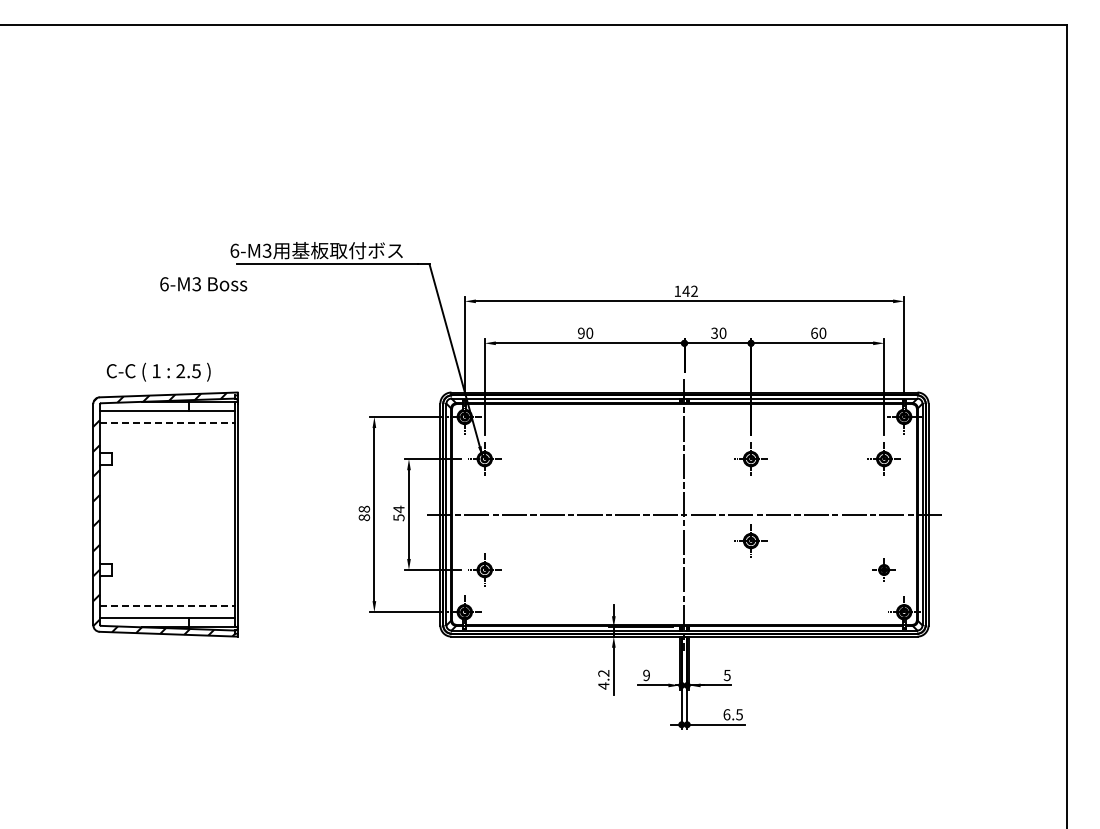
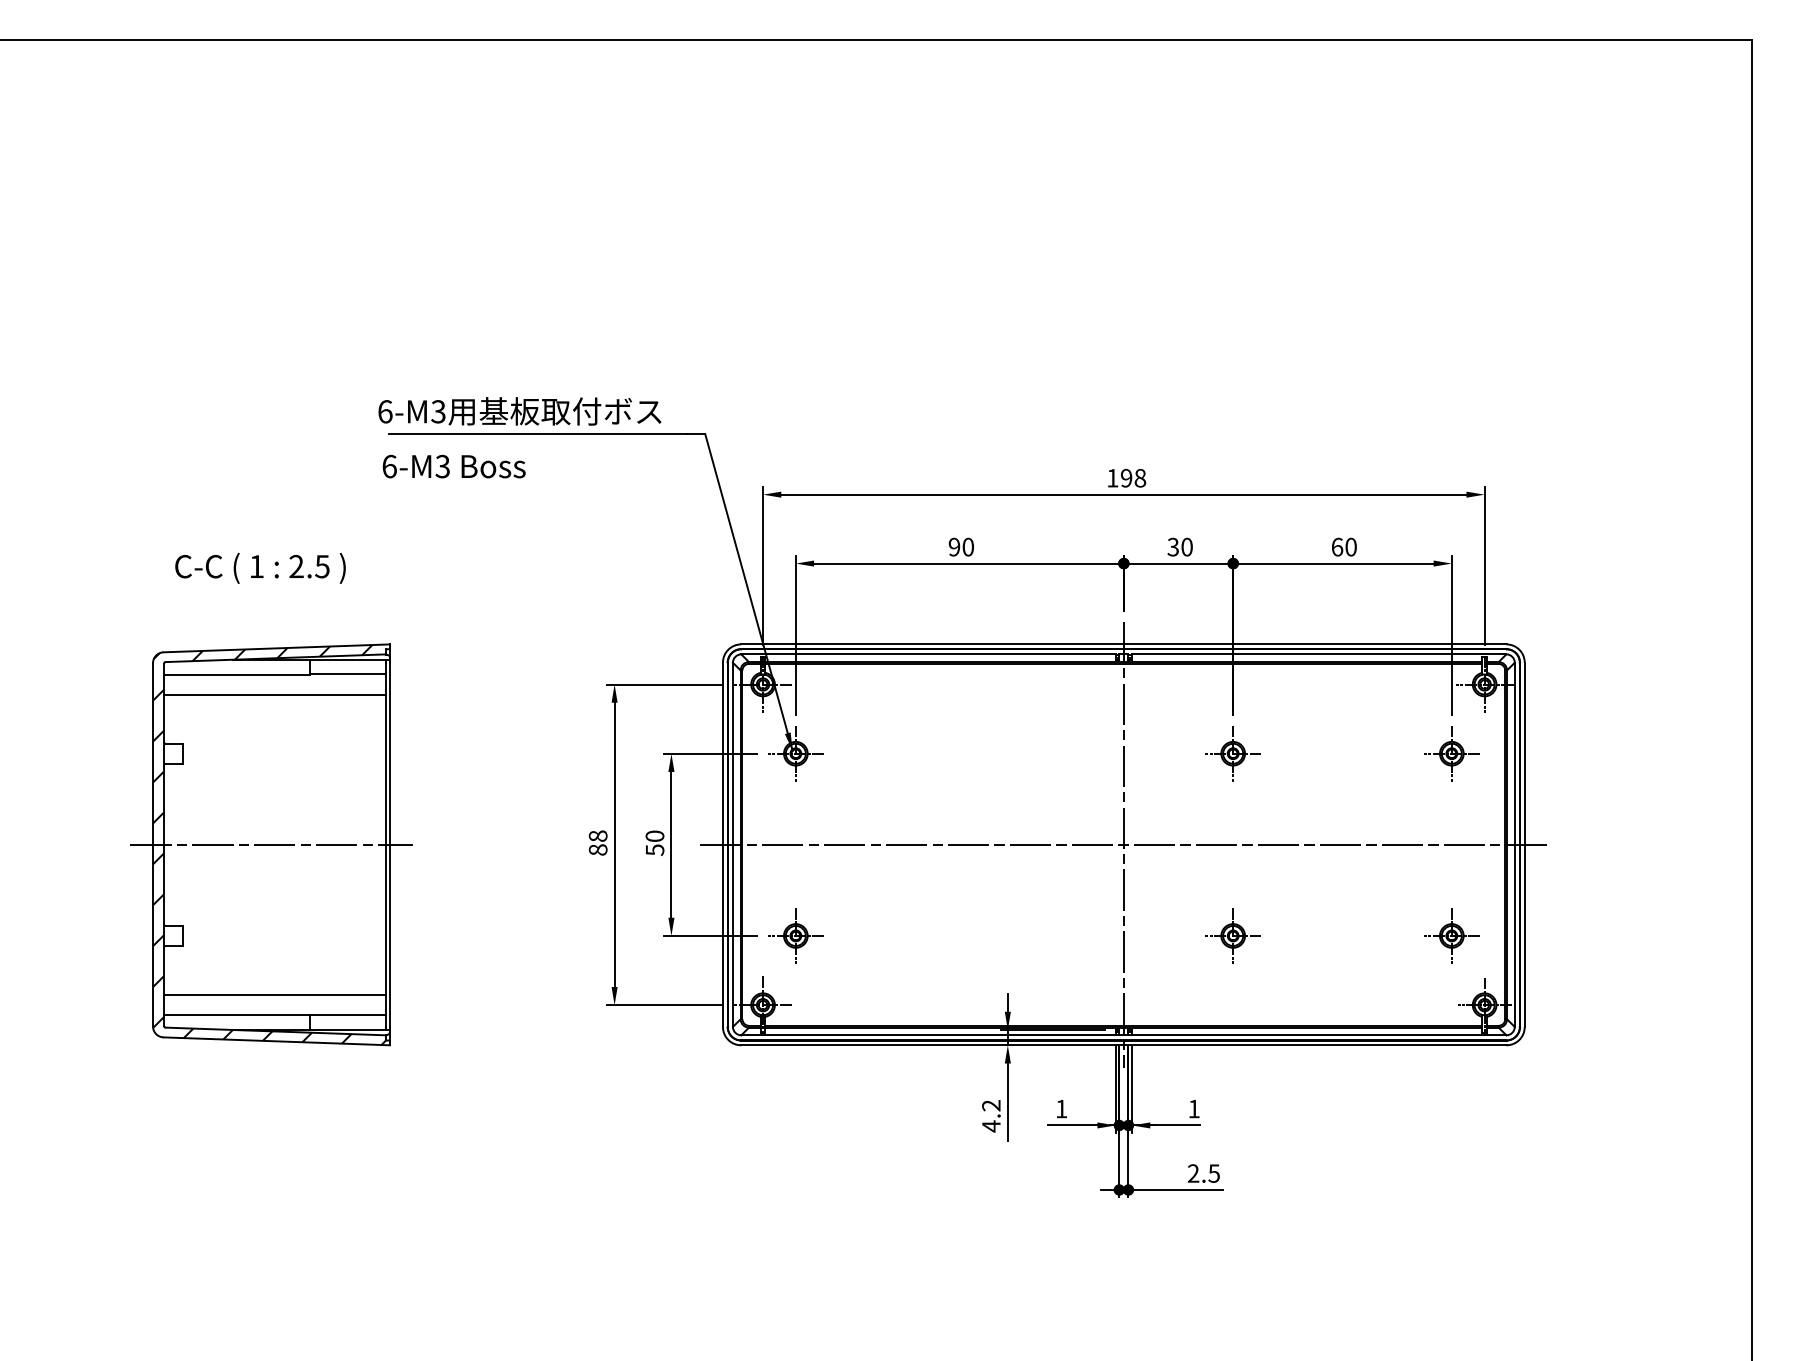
text: (203, 284) -> (453, 467), moved
text: (689, 290) -> (1132, 476), 142 -> 198
text: (158, 371) -> (260, 567), moved
line: (167, 423) -> (274, 695), dashed -> solid
text: (398, 509) -> (654, 836), 54 -> 50
line: (165, 514) -> (271, 844), added
part: (750, 540) -> (1232, 935), moved
part: (883, 569) -> (1450, 935), size x1.43
line: (167, 606) -> (274, 995), dashed -> solid
text: (646, 675) -> (1061, 1109), 9 -> 1
text: (726, 675) -> (1192, 1109), 5 -> 1
text: (726, 714) -> (1192, 1173), 6.5 -> 2.5

